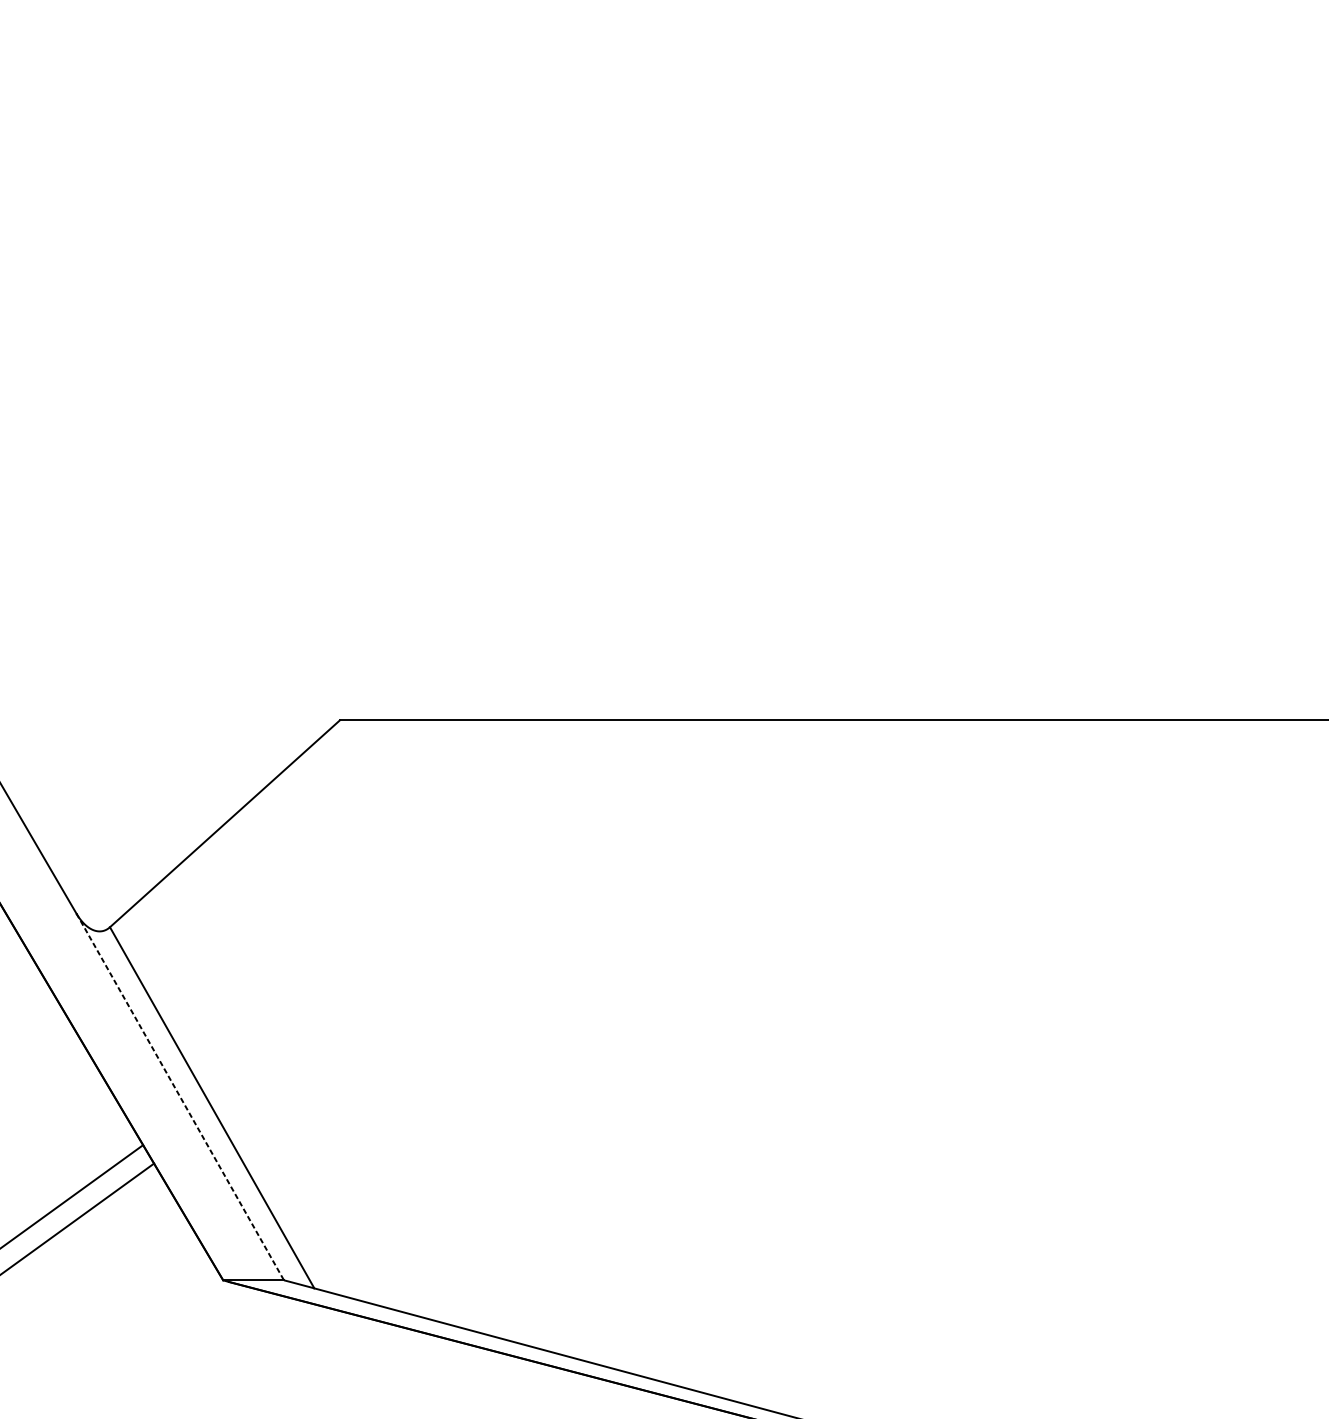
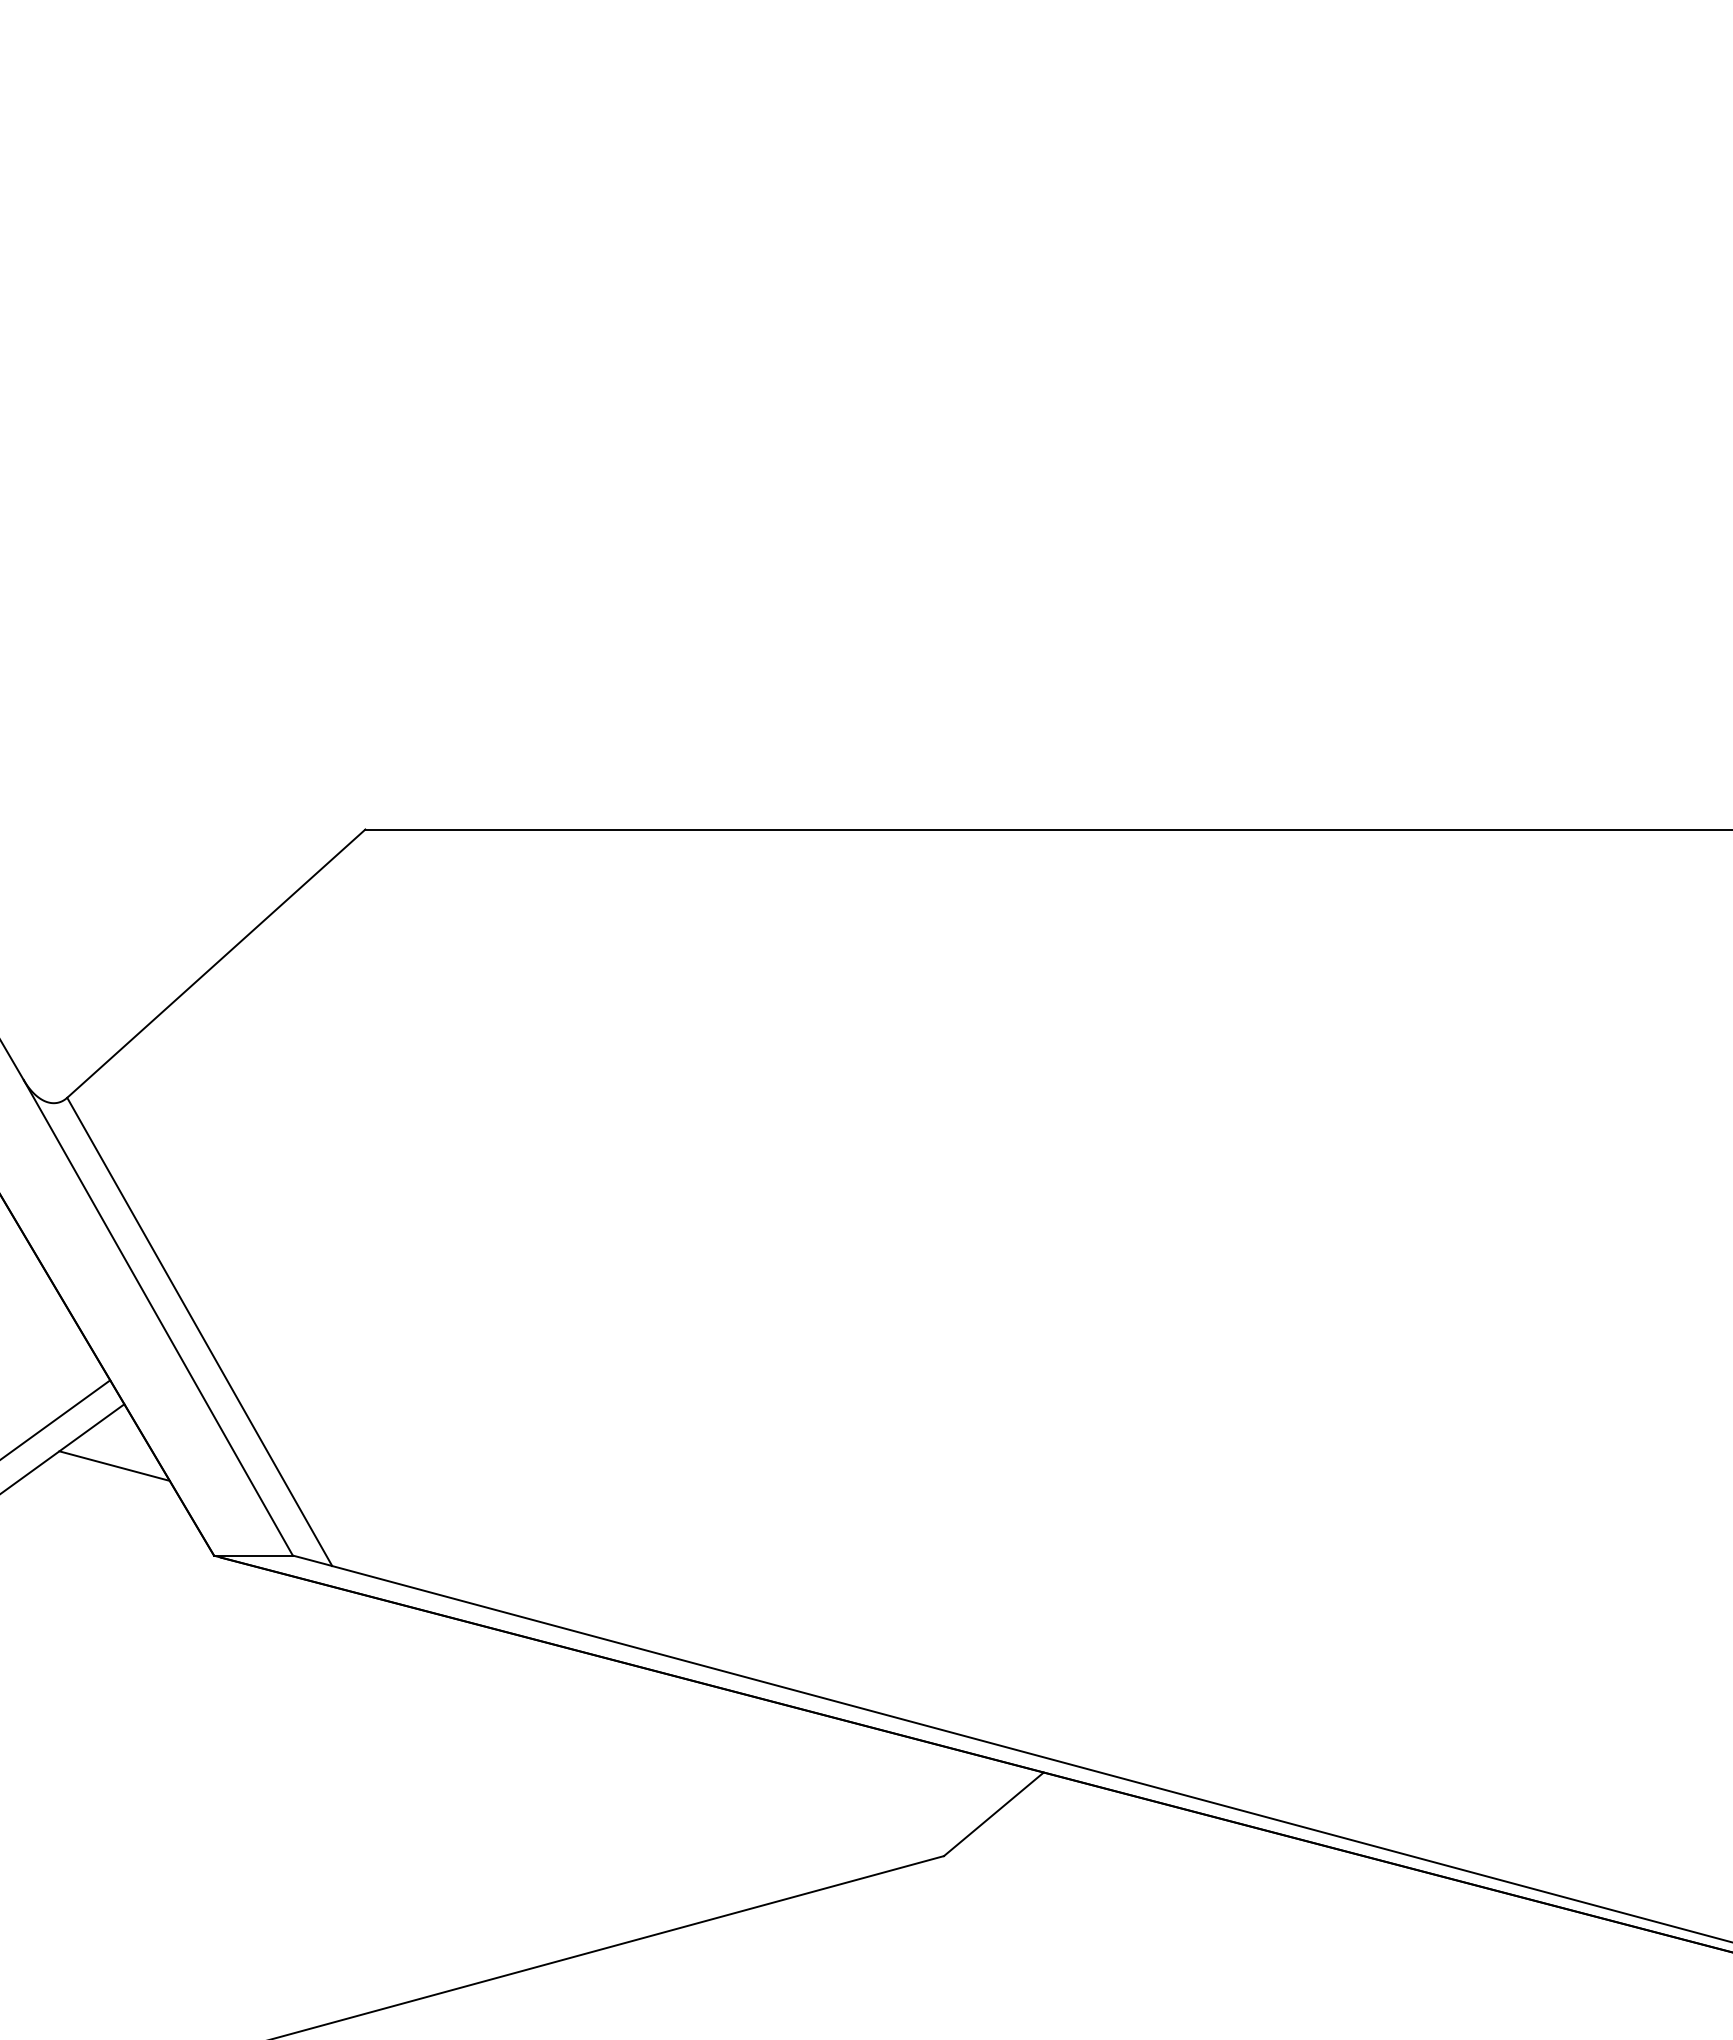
line: (180, 1097) -> (158, 1318), dashed -> solid
line: (146, 1210) -> (114, 1465), added

